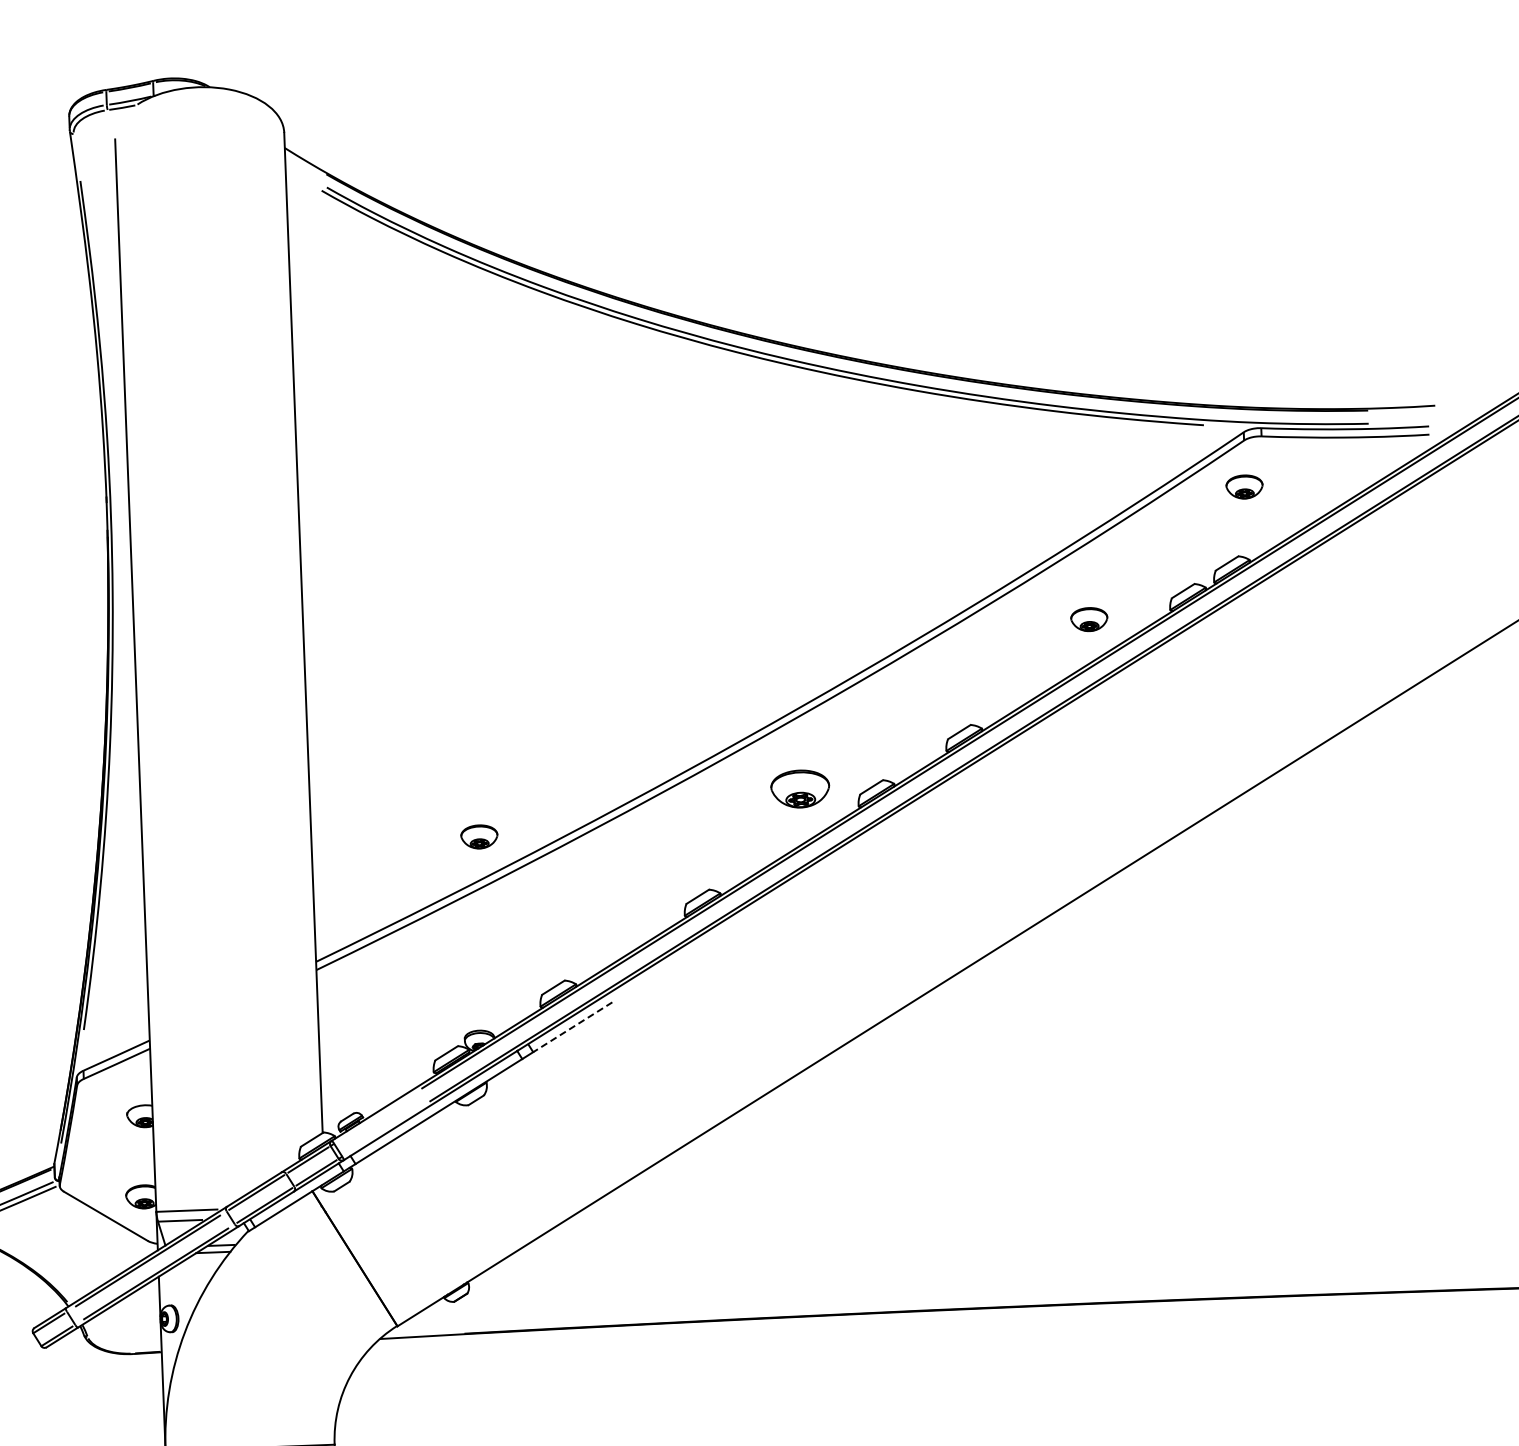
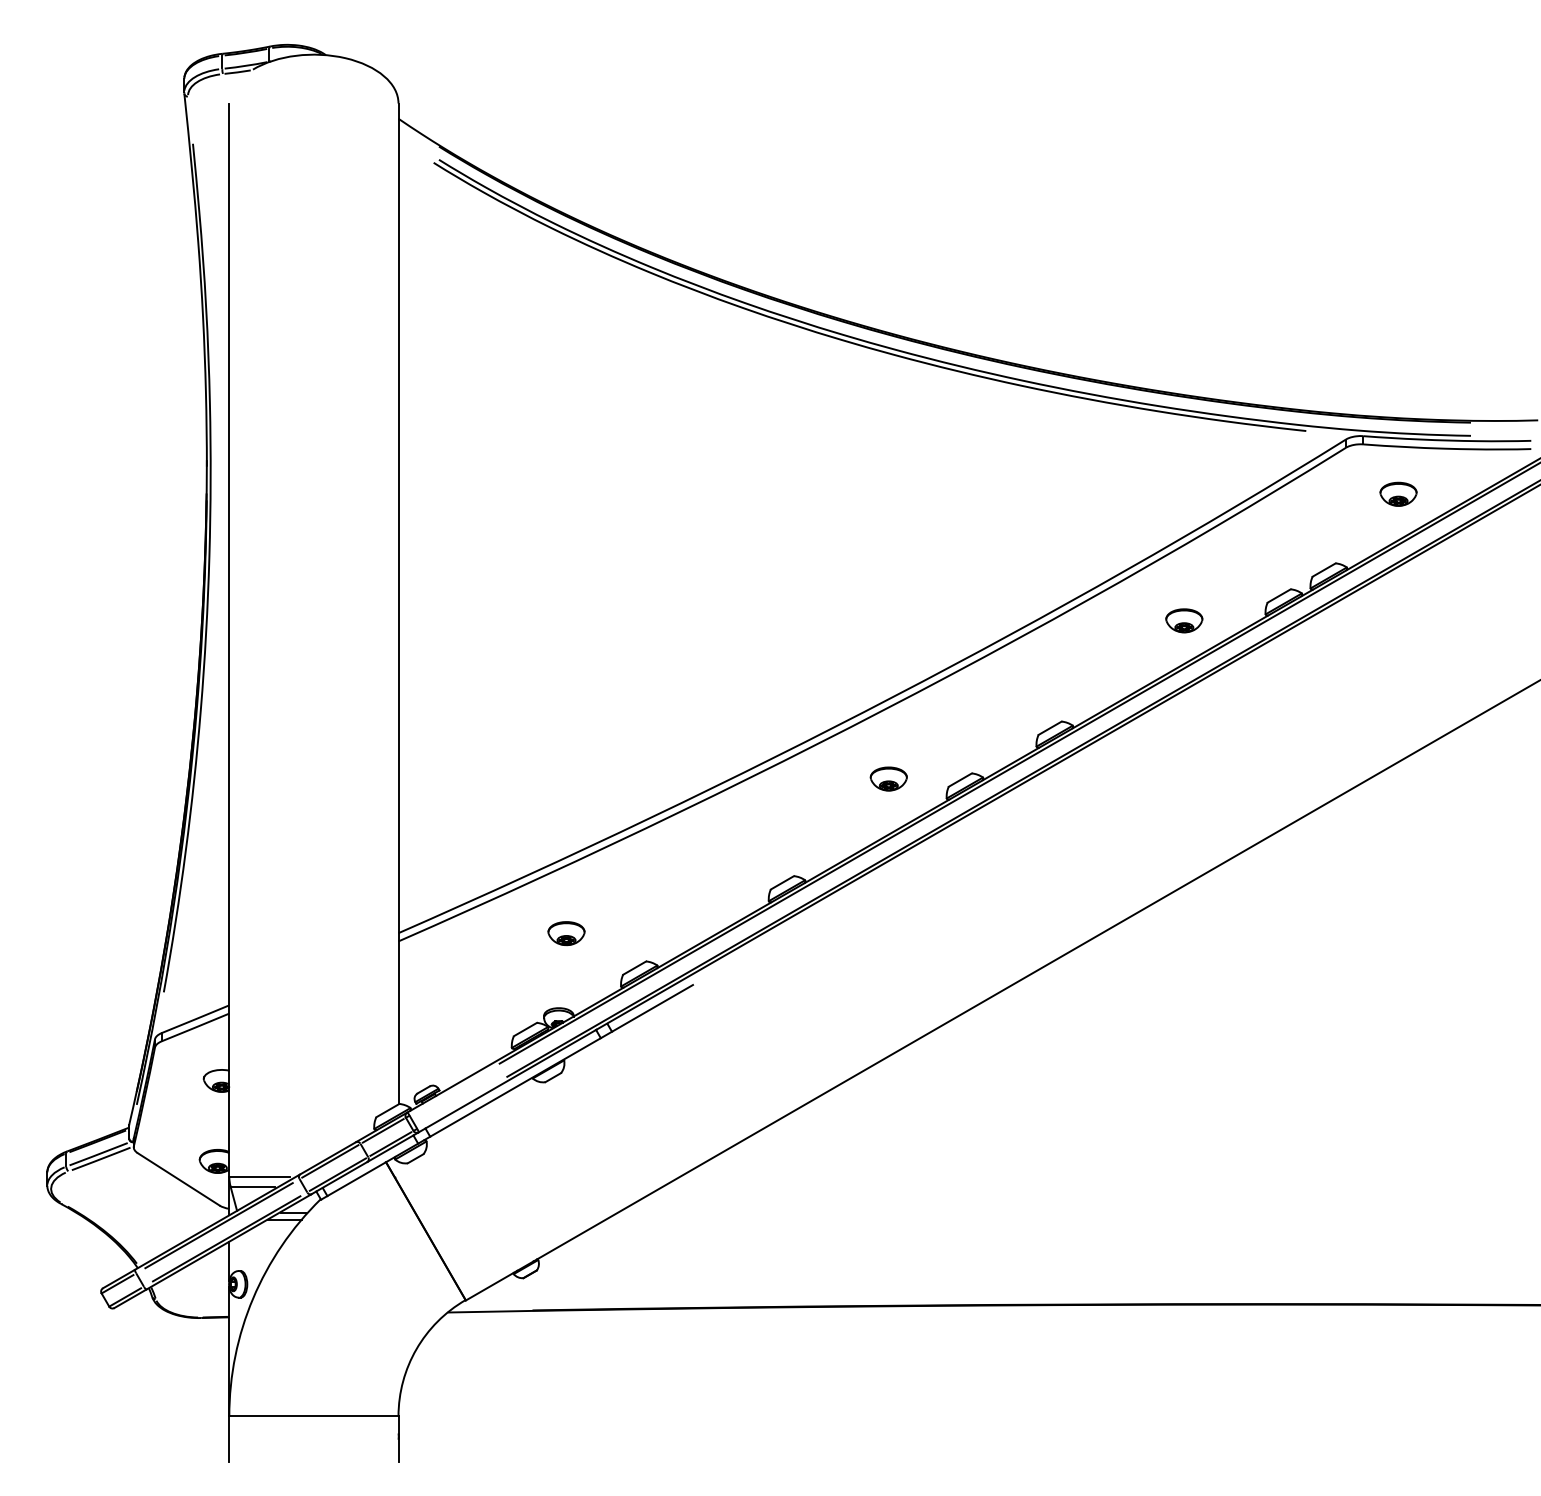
part: (1244, 486) -> (1398, 493), moved
part: (799, 788) -> (888, 778), size x0.62
part: (479, 836) -> (566, 933), moved
line: (572, 1027) -> (652, 1008), dashed -> solid

